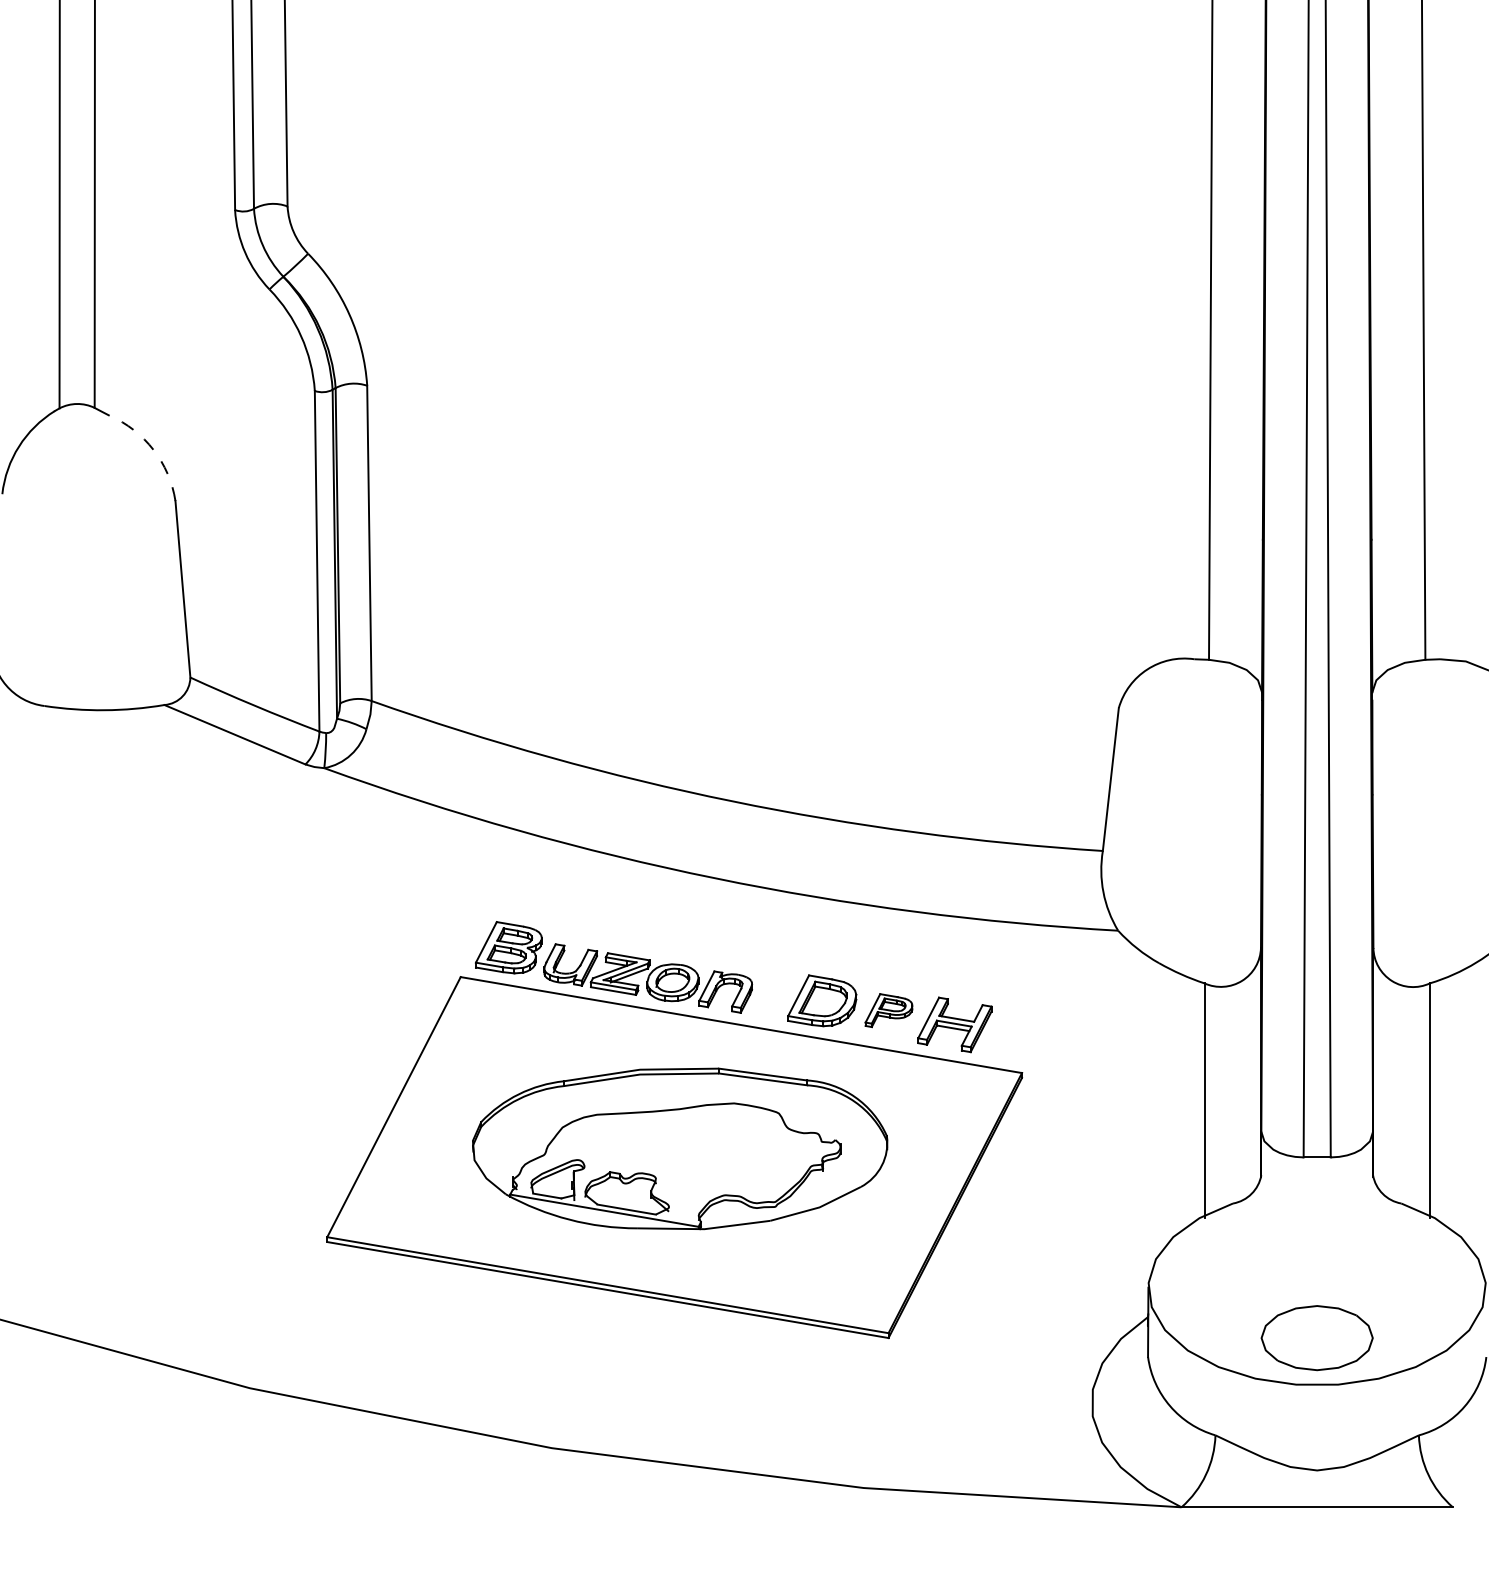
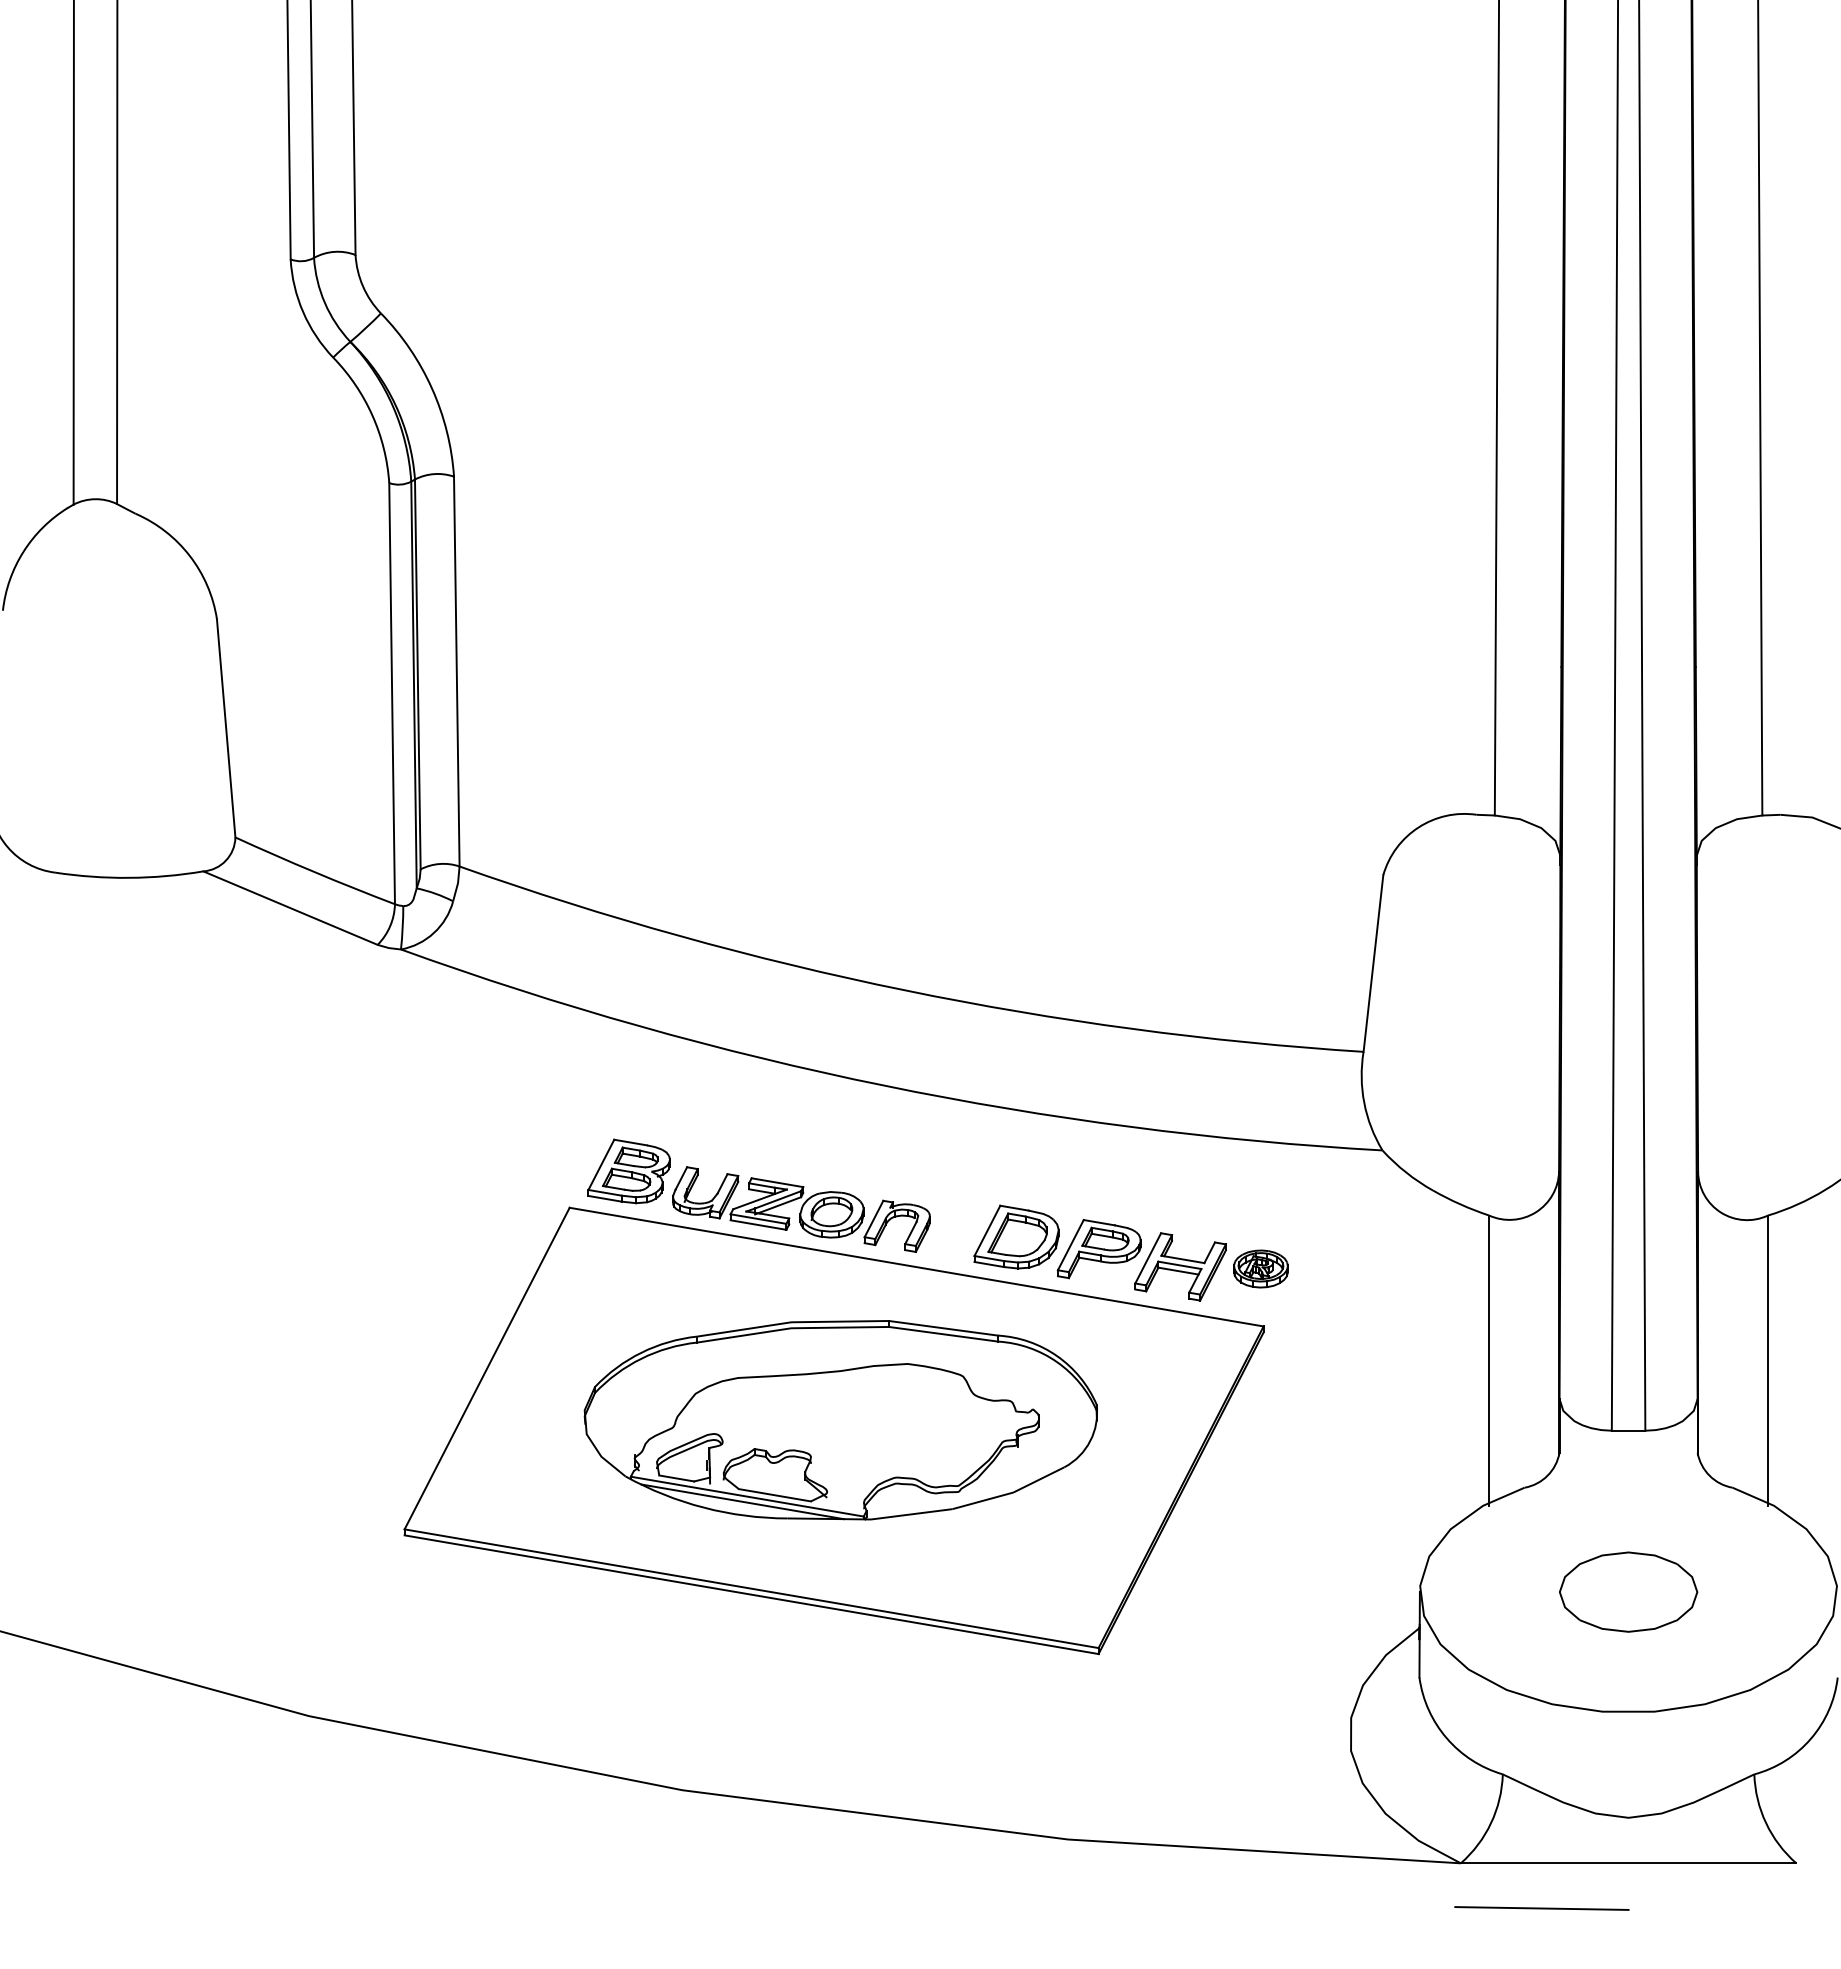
arc: (153, 449) -> (189, 555), dashed -> solid
part: (888, 1010) -> (1098, 1249), size x1.43
part: (1019, 1026) -> (1260, 1268), added
line: (600, 1214) -> (742, 1501), added
part: (1317, 1337) -> (1628, 1591), moved
line: (1246, 1543) -> (1541, 1908), added

